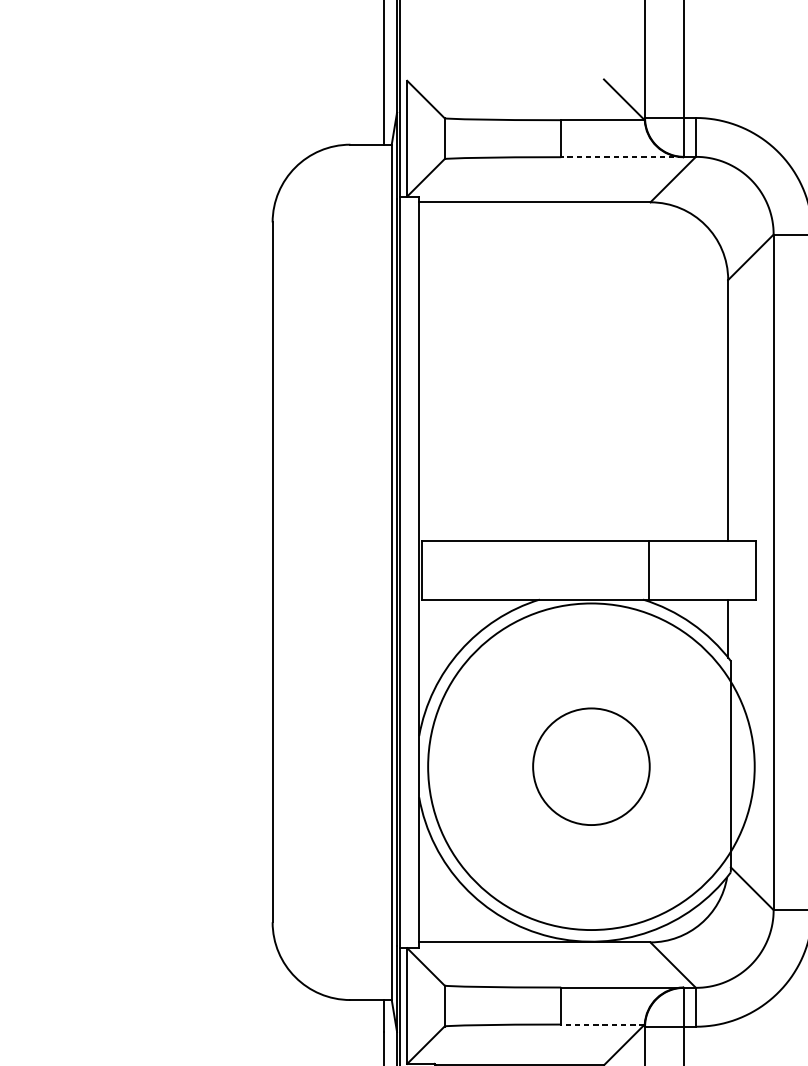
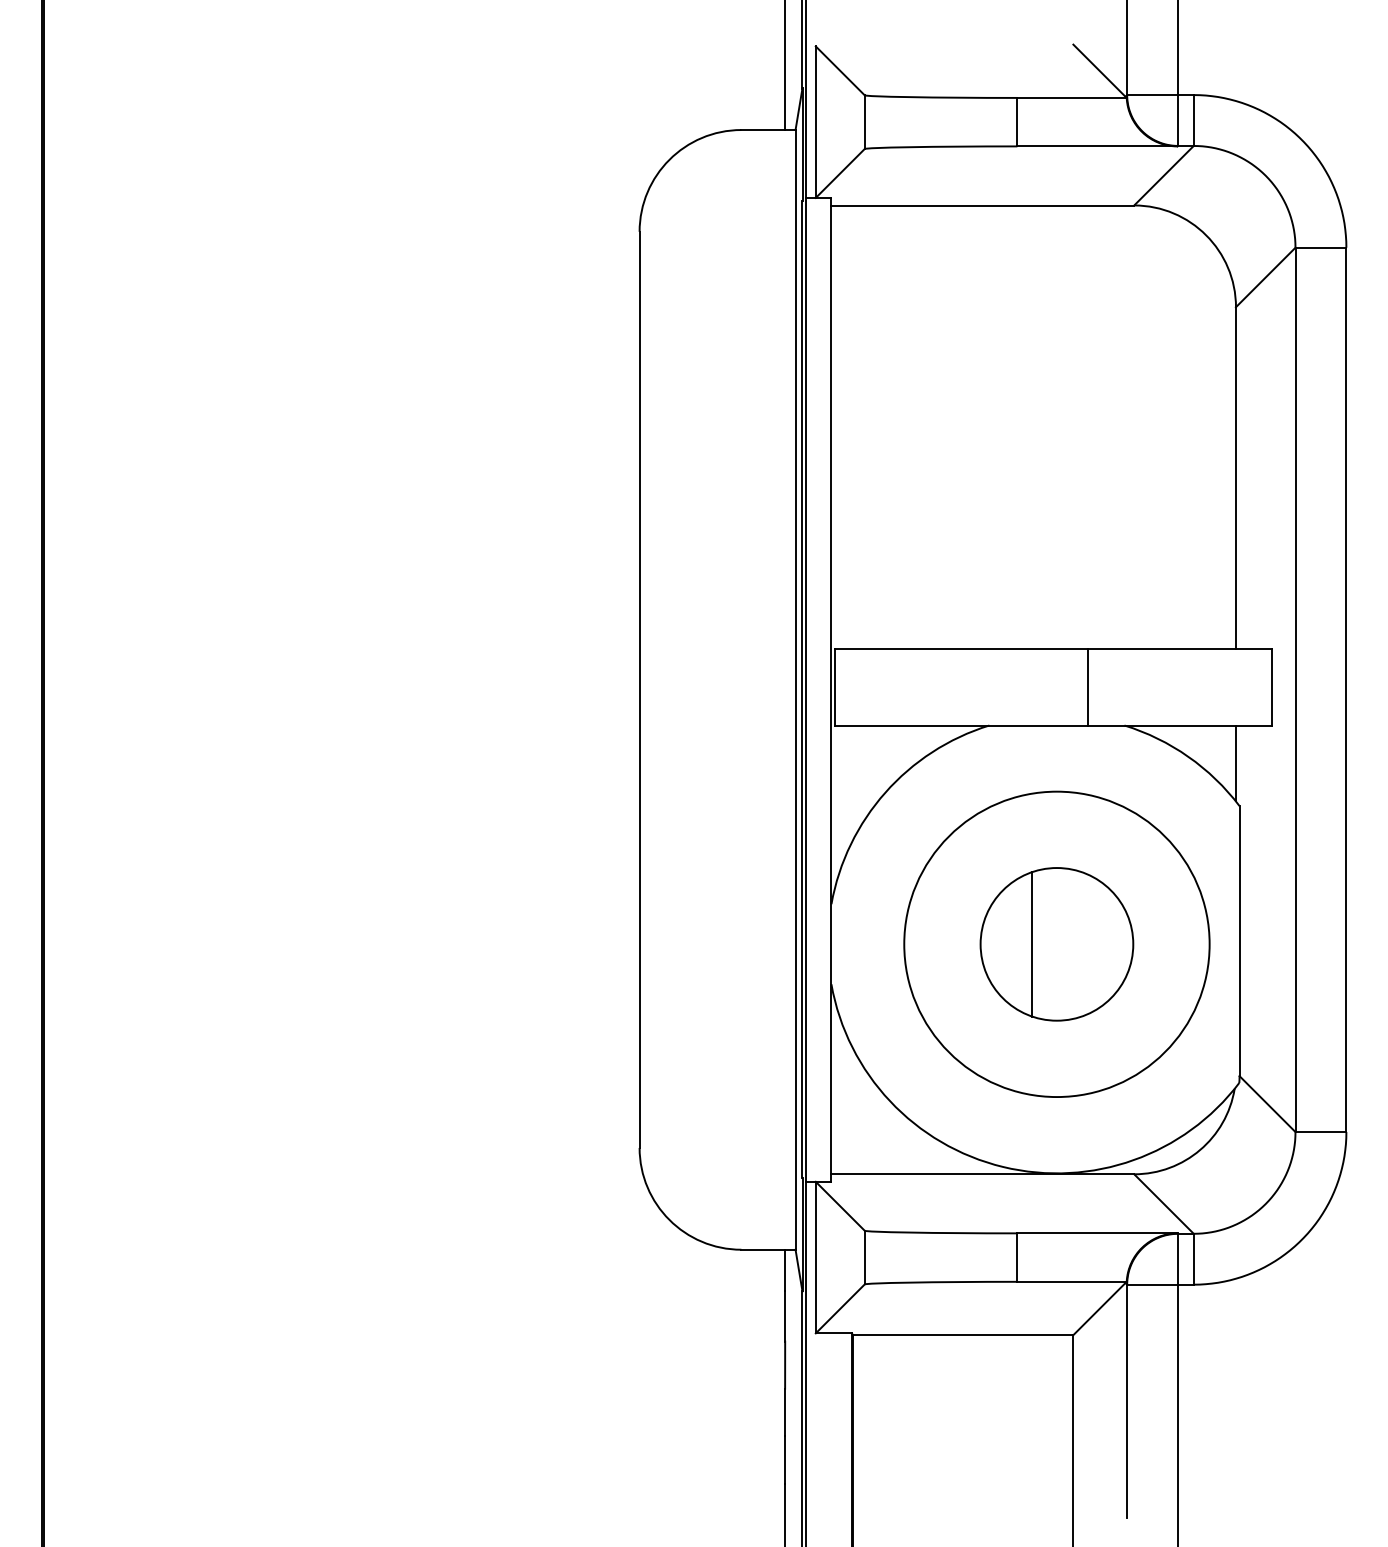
line: (621, 157) -> (1096, 146), dashed -> solid
line: (648, 570) -> (1087, 687), moved
line: (572, 766) -> (1032, 944), added
circle: (591, 766) -> (1056, 944), size x0.71
line: (603, 1024) -> (1072, 1281), dashed -> solid

